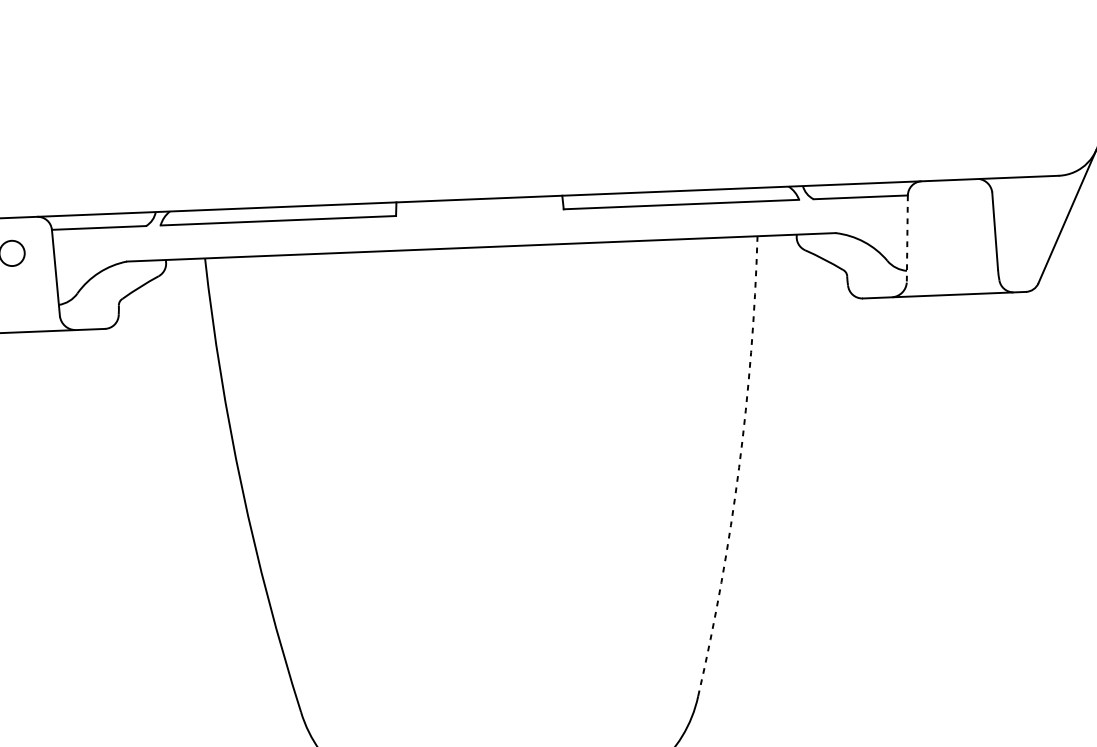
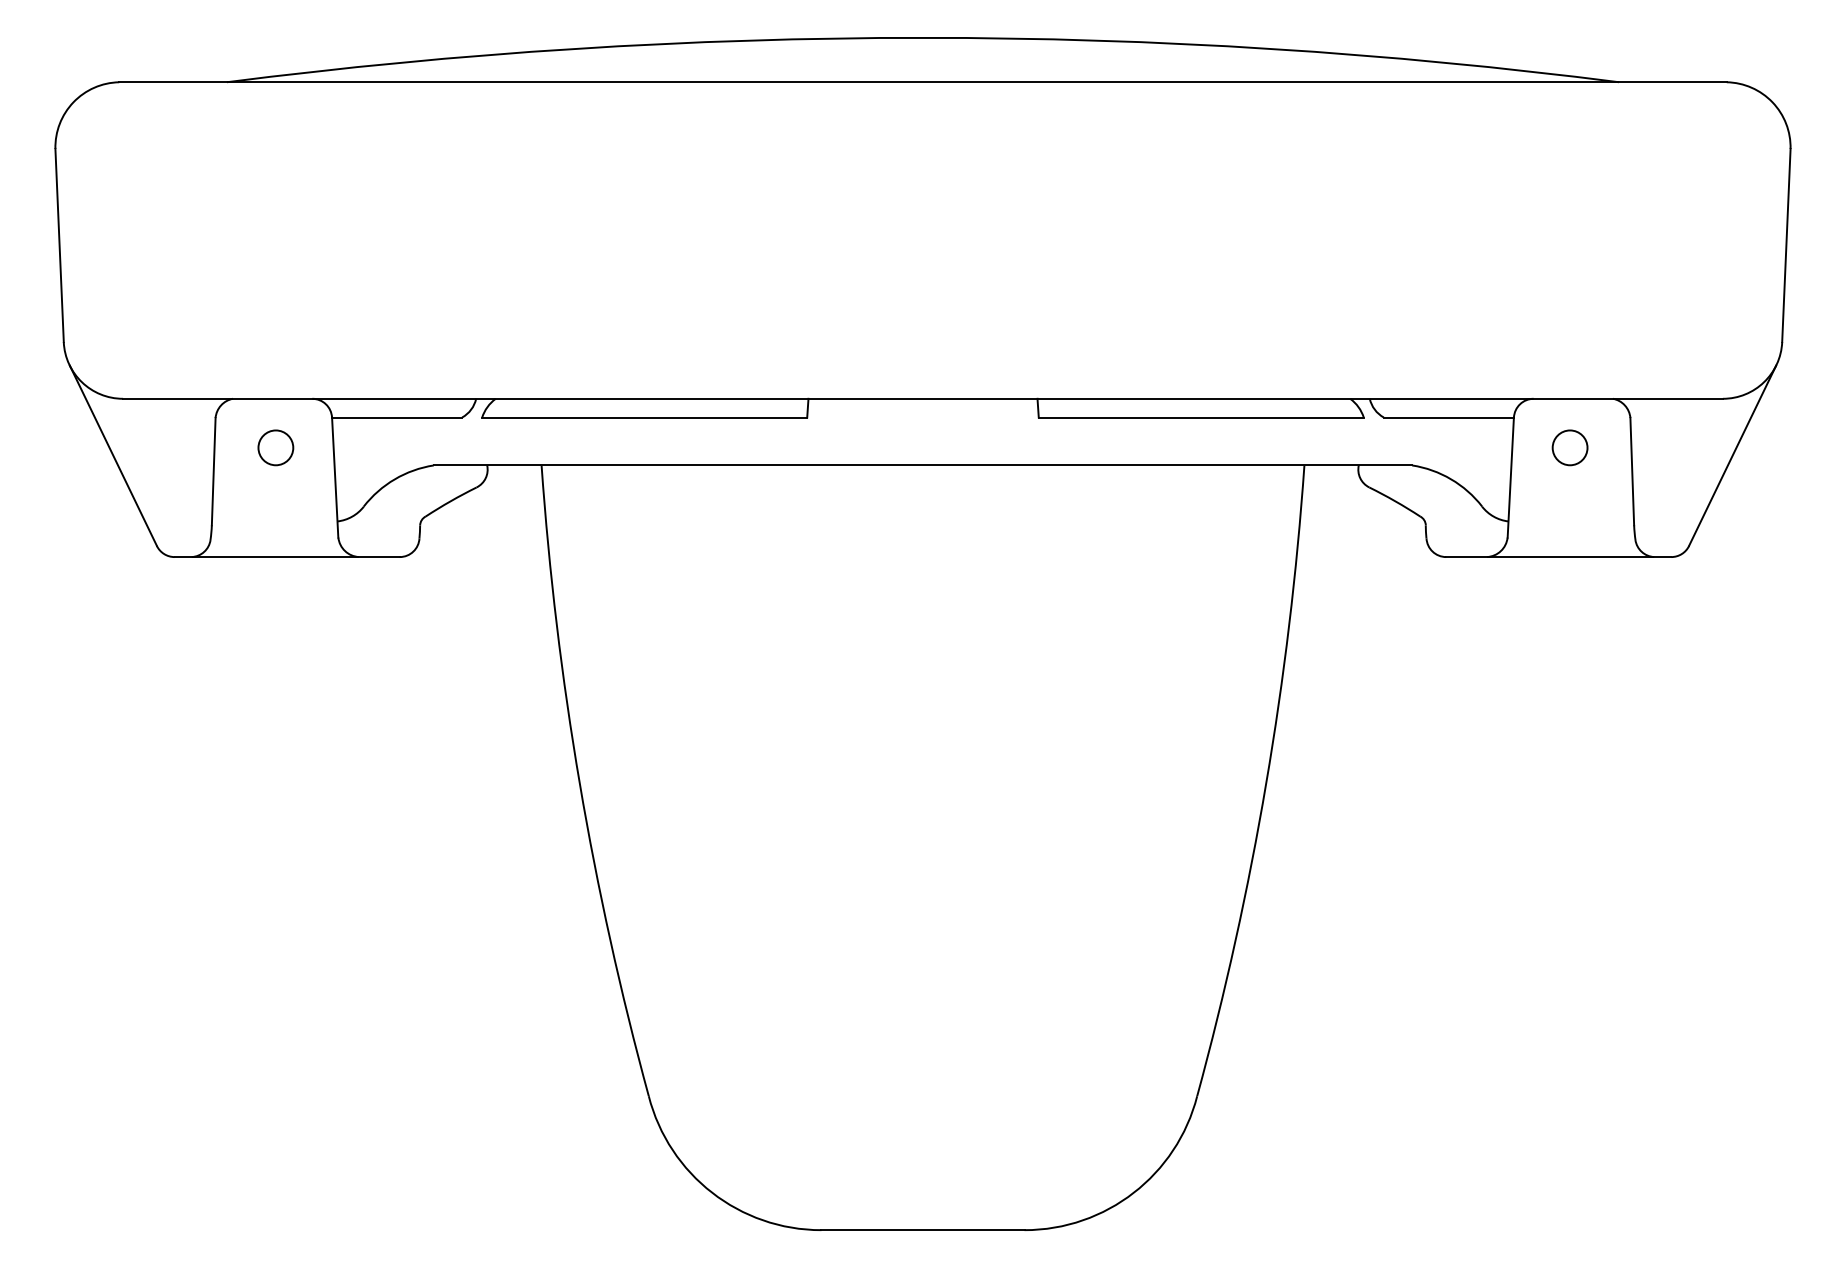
circle: (948, 215) -> (1569, 447), added
line: (907, 239) -> (1510, 478), dashed -> solid
arc: (739, 467) -> (1266, 783), dashed -> solid

